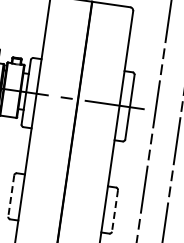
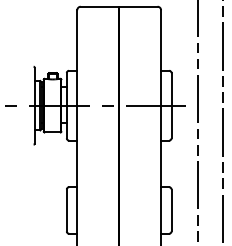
line: (11, 195) -> (66, 210), dashed -> solid
line: (114, 210) -> (171, 210), dashed -> solid

